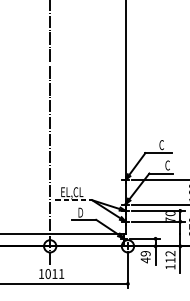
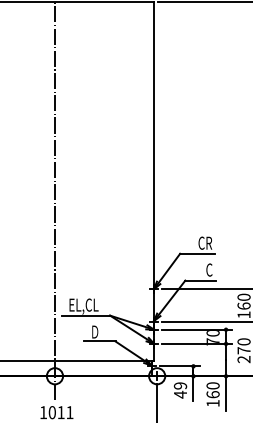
text: (167, 144) -> (209, 242), C -> CR
line: (74, 200) -> (86, 315), dashed -> solid
text: (170, 257) -> (212, 390), 112 -> 160

